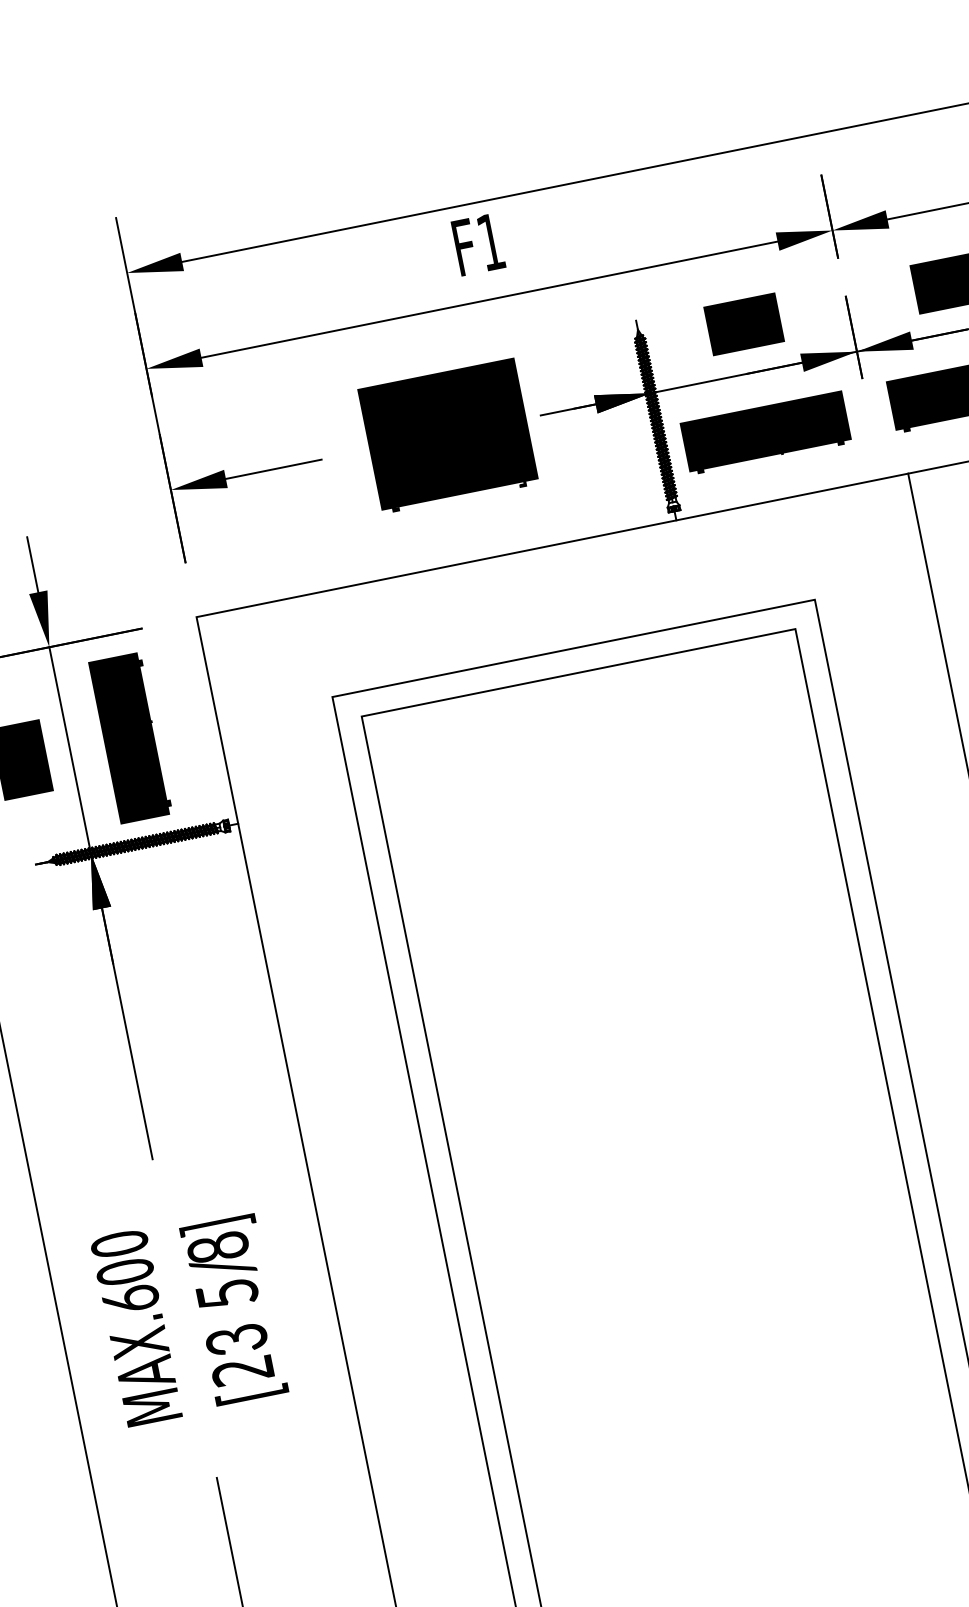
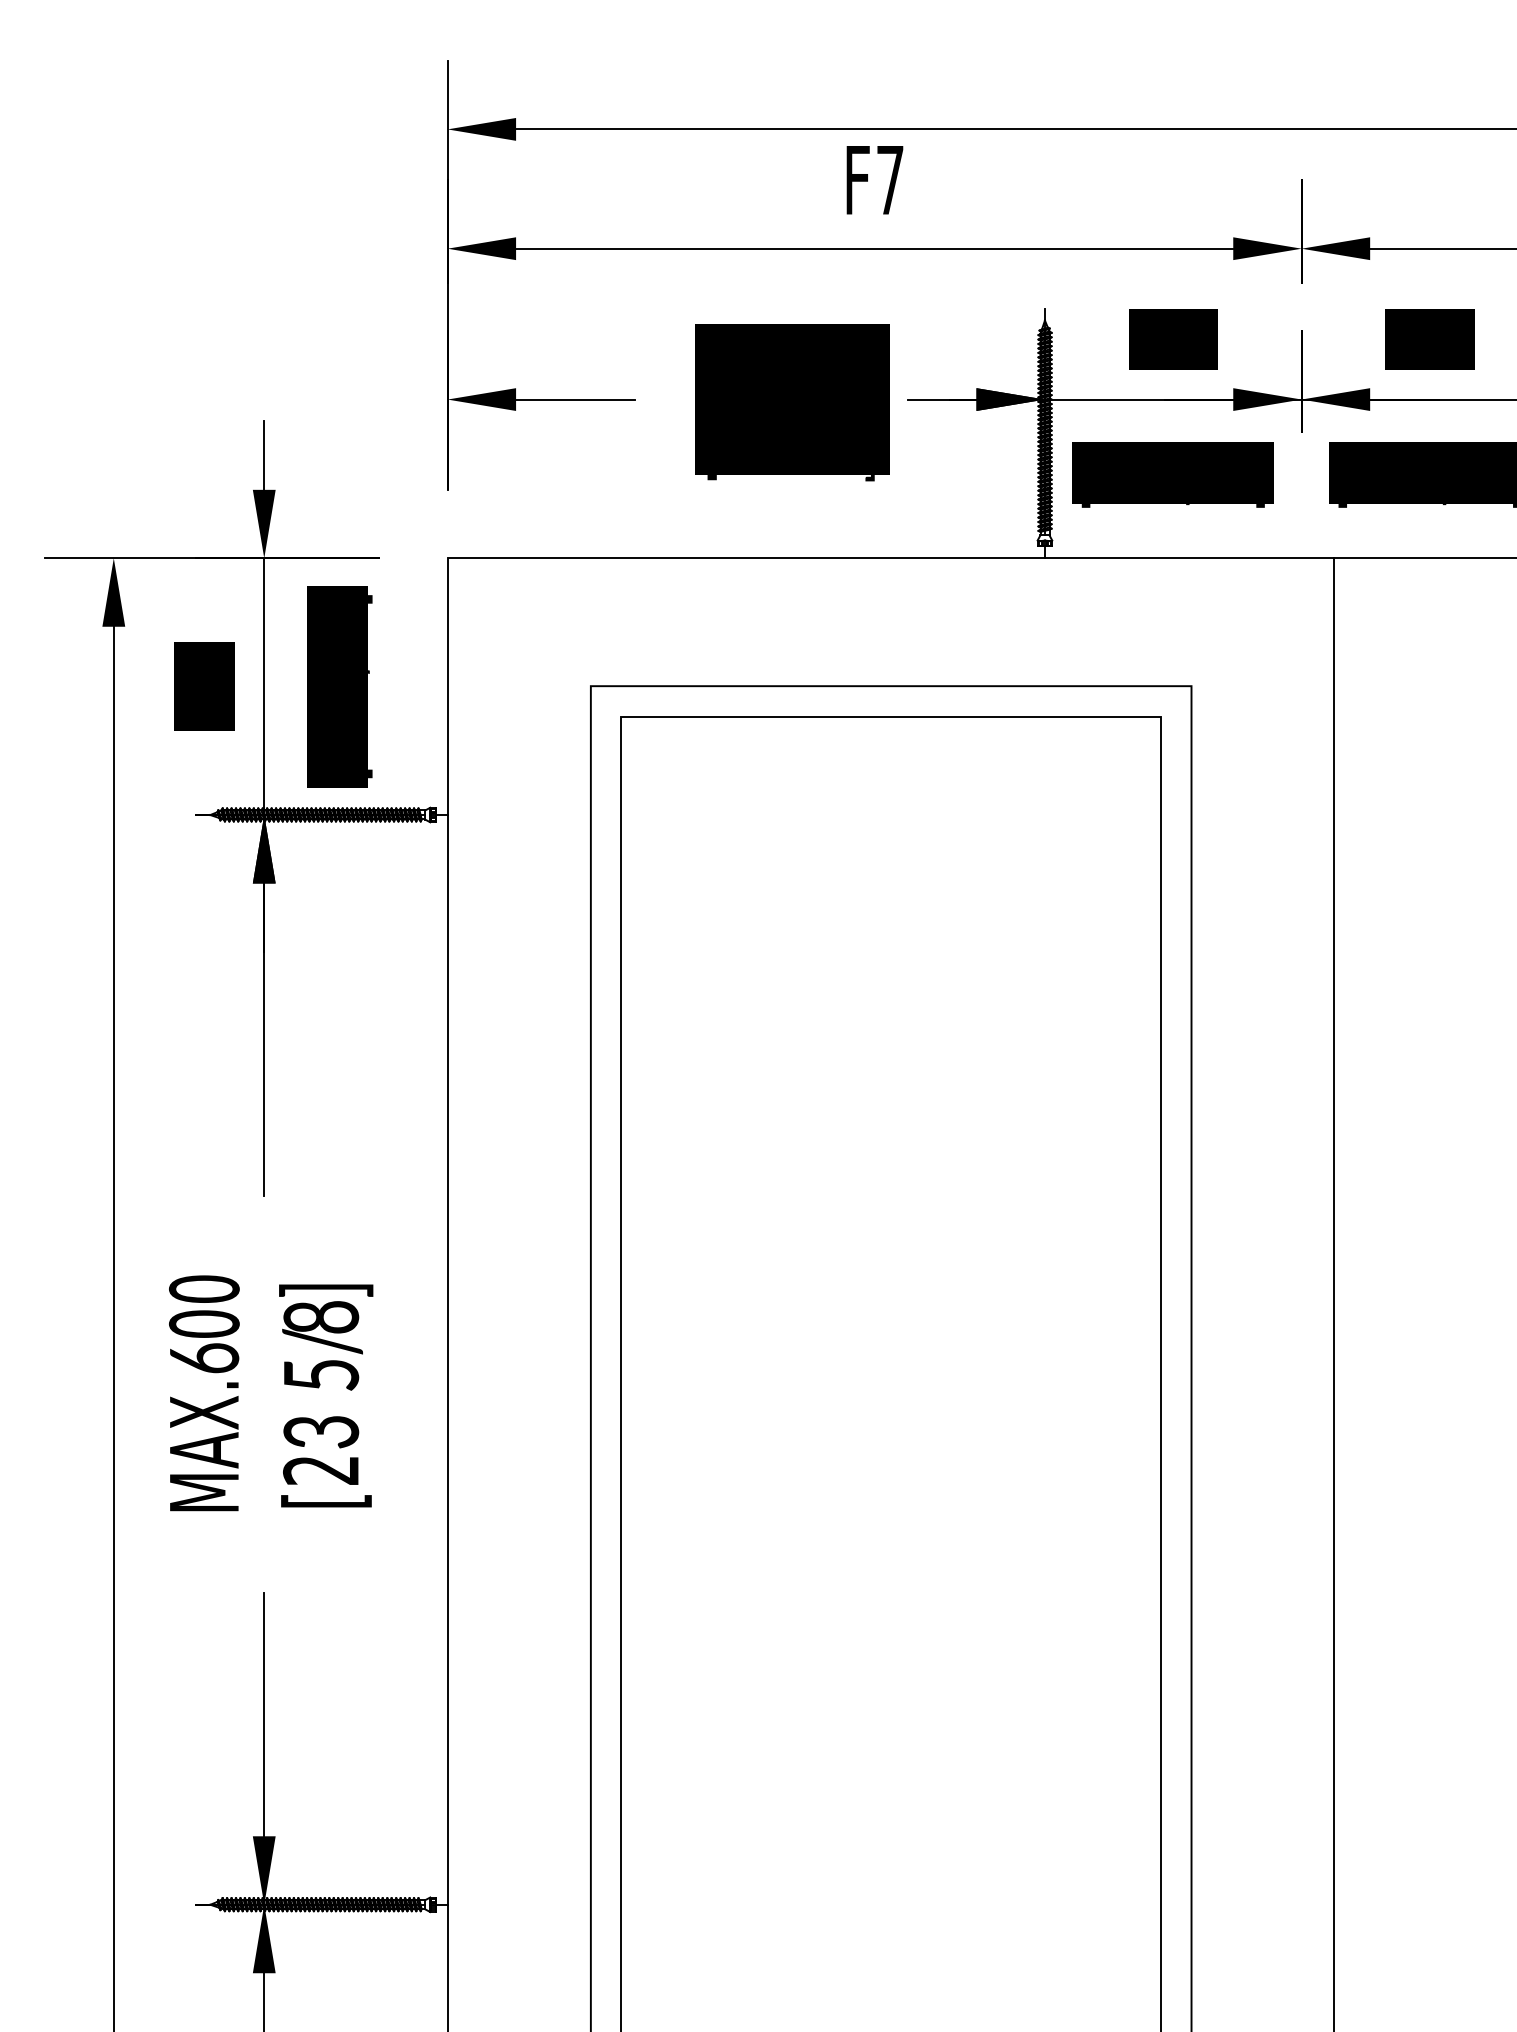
text: (491, 242) -> (890, 180), F1 -> F7

